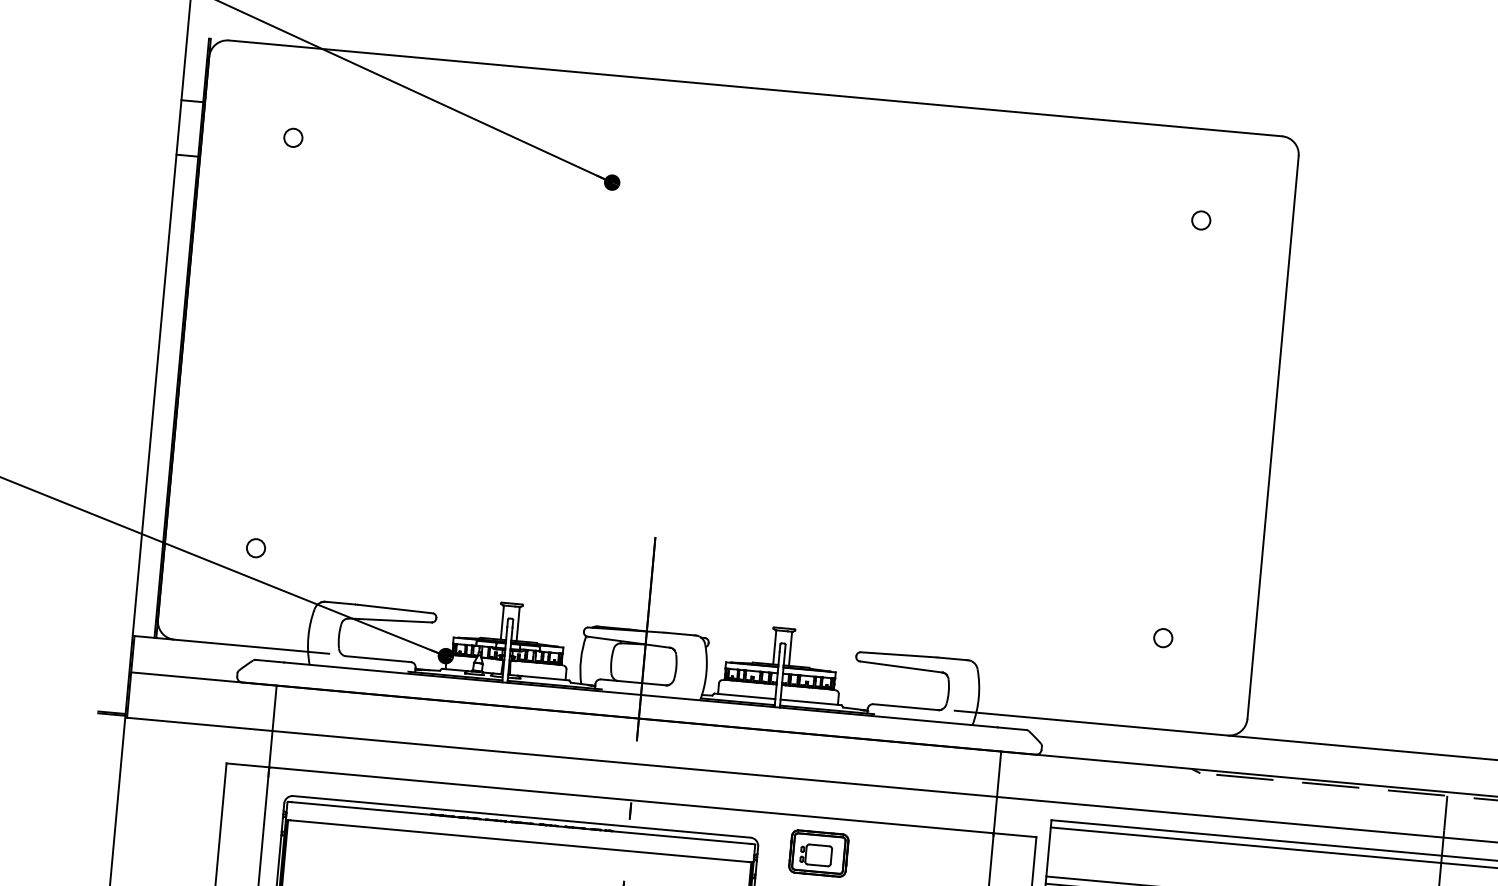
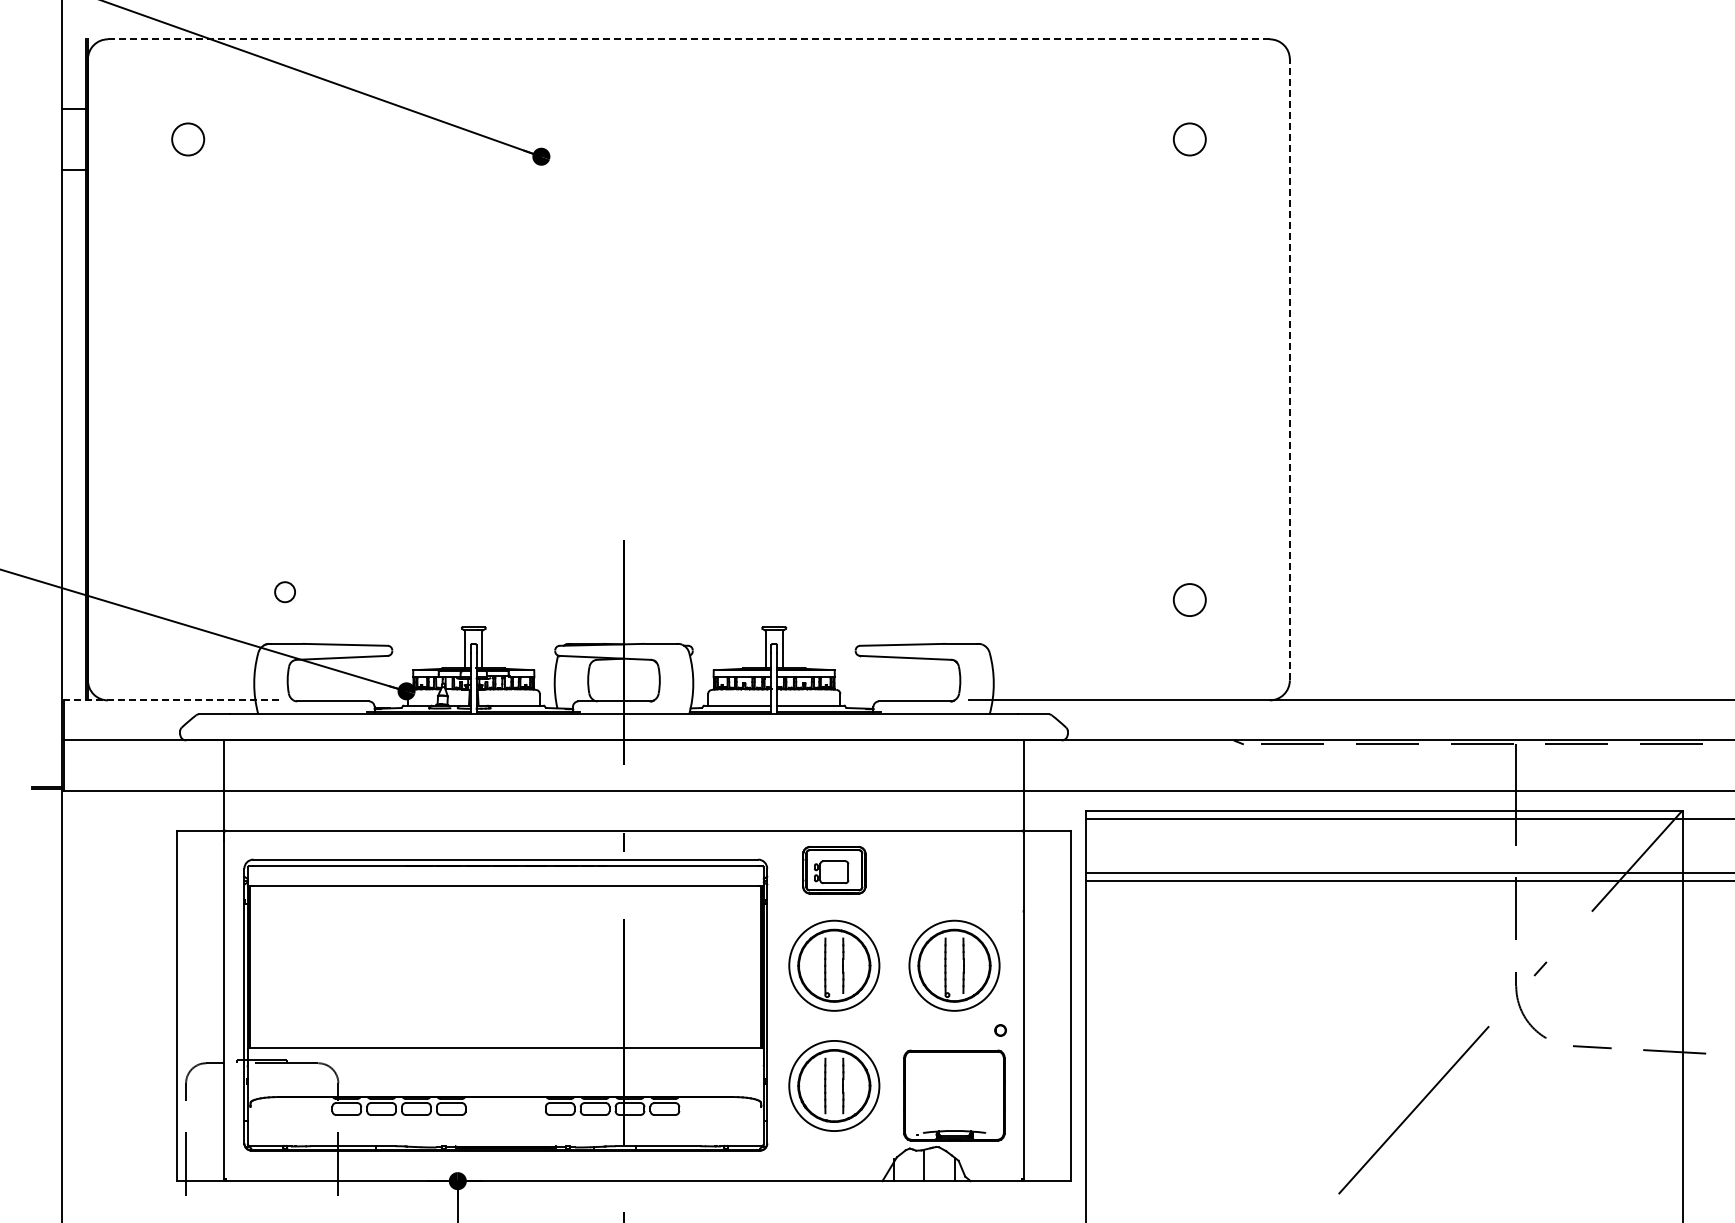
line: (755, 88) -> (688, 39), solid -> dashed
circle: (292, 137) -> (187, 139), size x1.6
circle: (1201, 220) -> (1189, 139), size x1.6
line: (1272, 437) -> (1289, 369), solid -> dashed
circle: (255, 548) -> (284, 592), moved
circle: (1163, 638) -> (1189, 600), size x1.6
line: (231, 644) -> (170, 700), solid -> dashed

